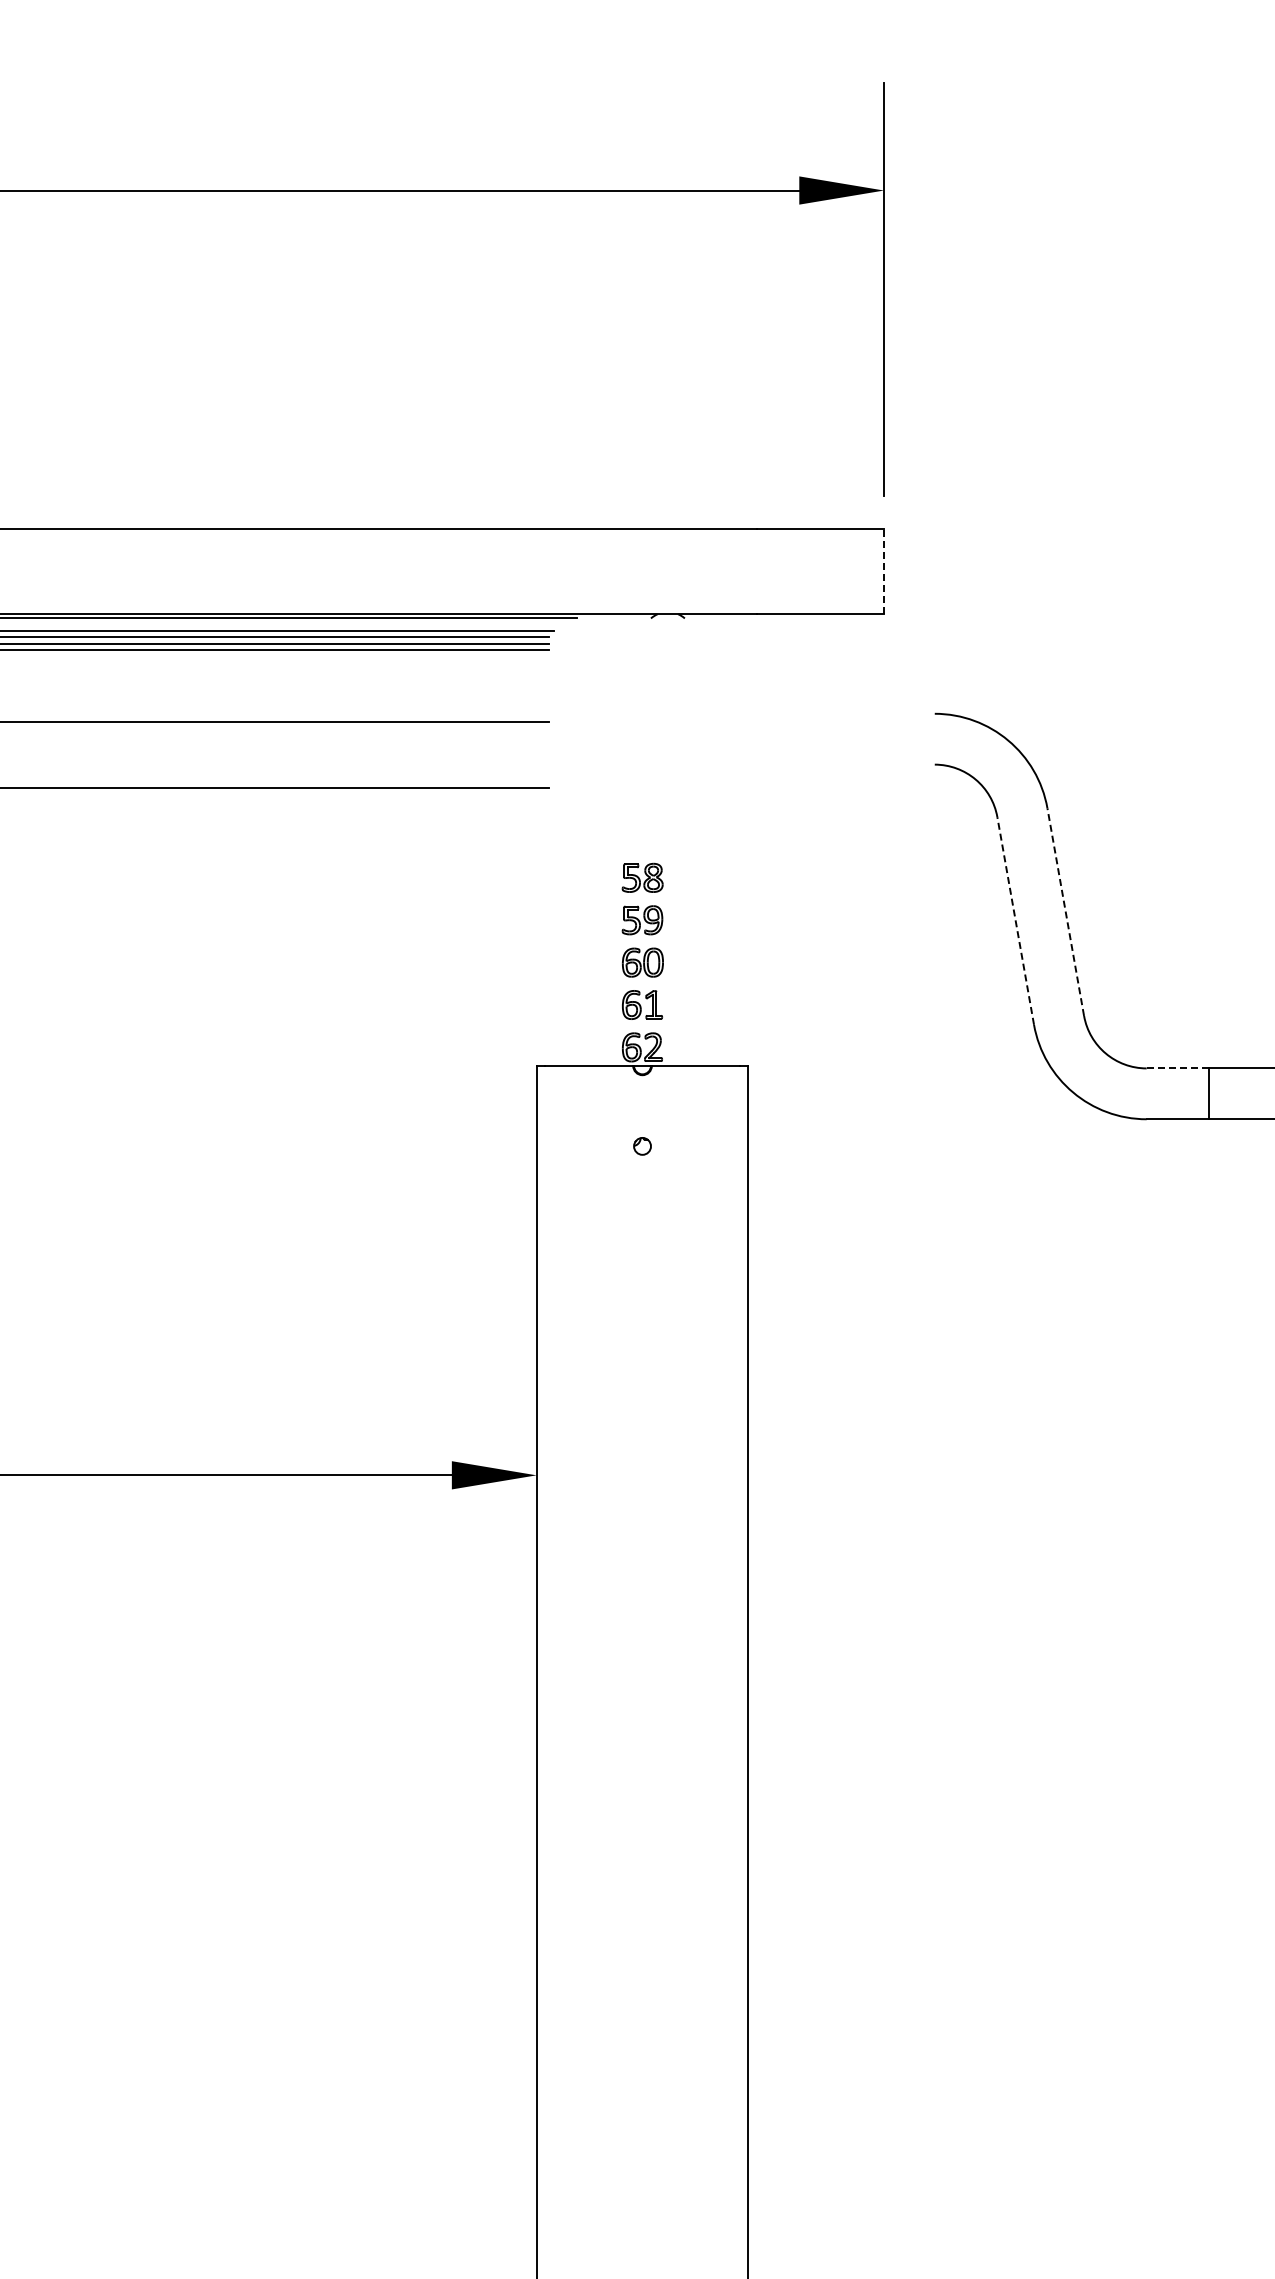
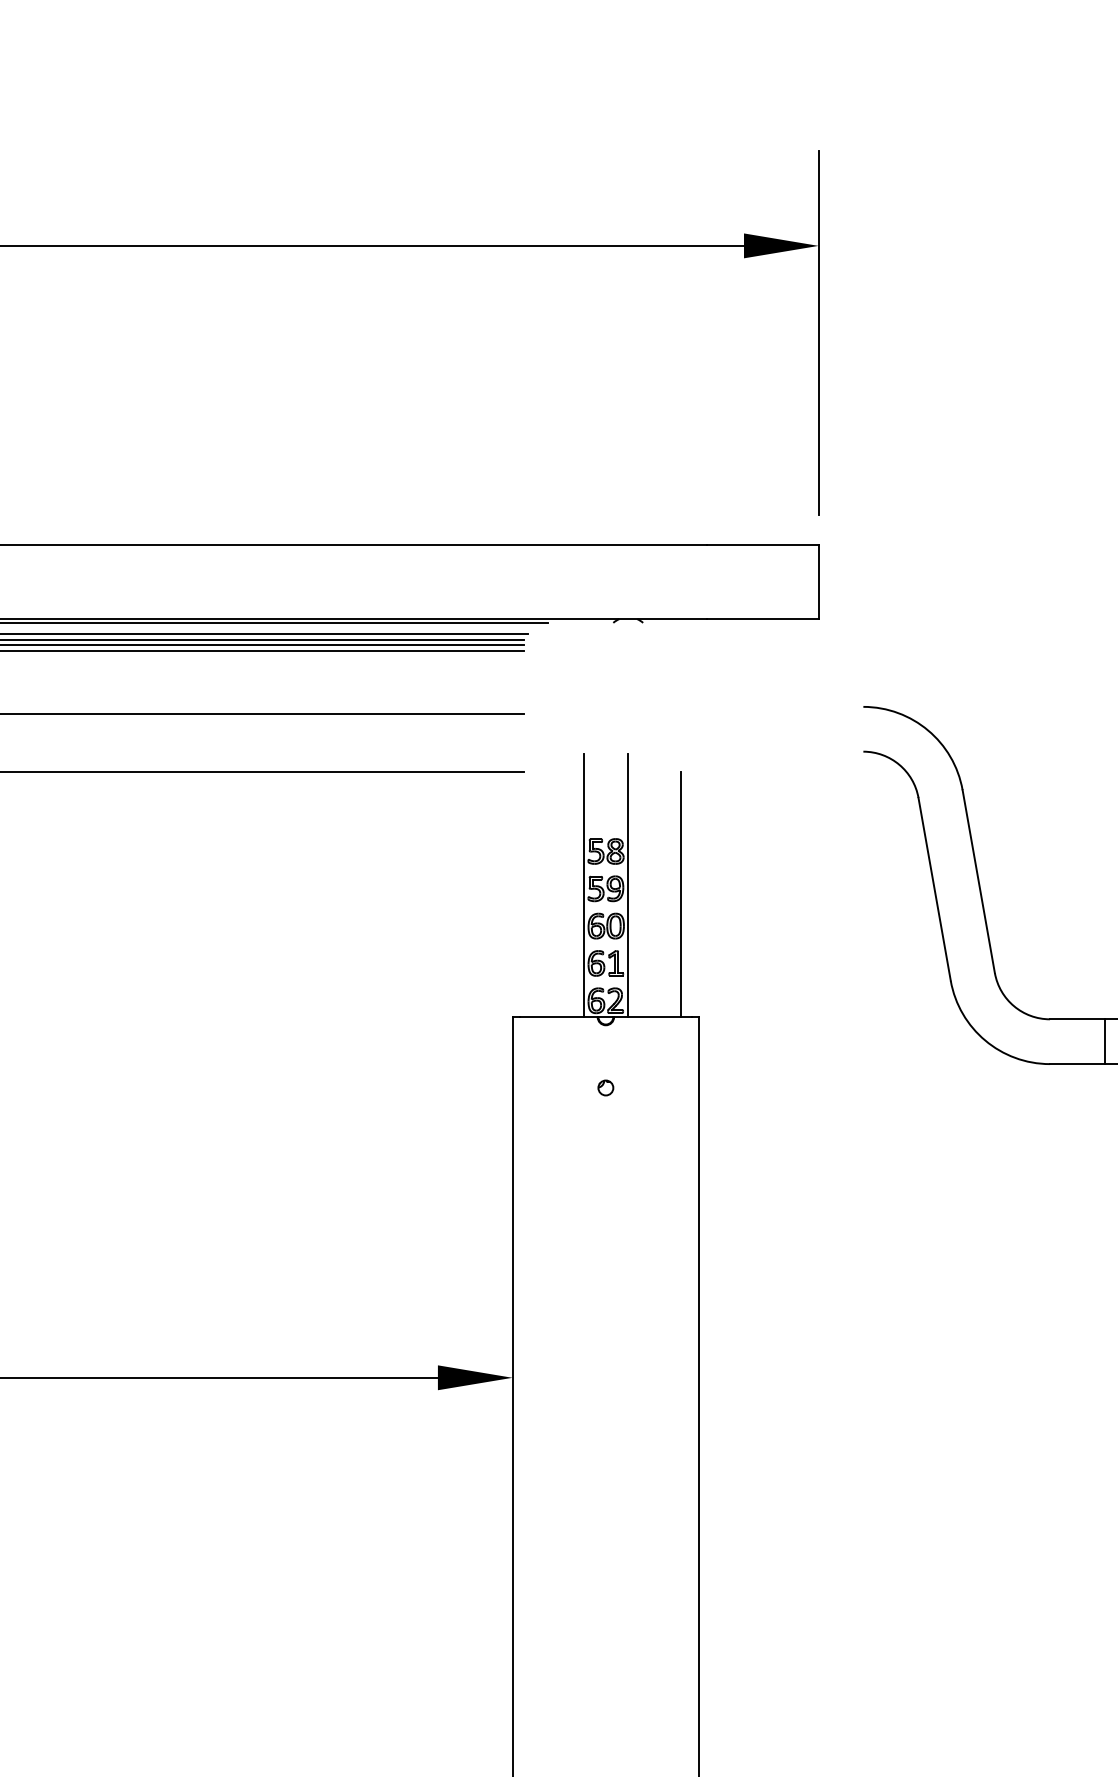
line: (884, 571) -> (819, 581), dashed -> solid
line: (1065, 911) -> (978, 881), dashed -> solid
line: (617, 915) -> (583, 884), added
line: (667, 915) -> (627, 884), added
line: (1015, 920) -> (934, 888), dashed -> solid
line: (727, 926) -> (680, 894), added
line: (1177, 1068) -> (1077, 1019), dashed -> solid

